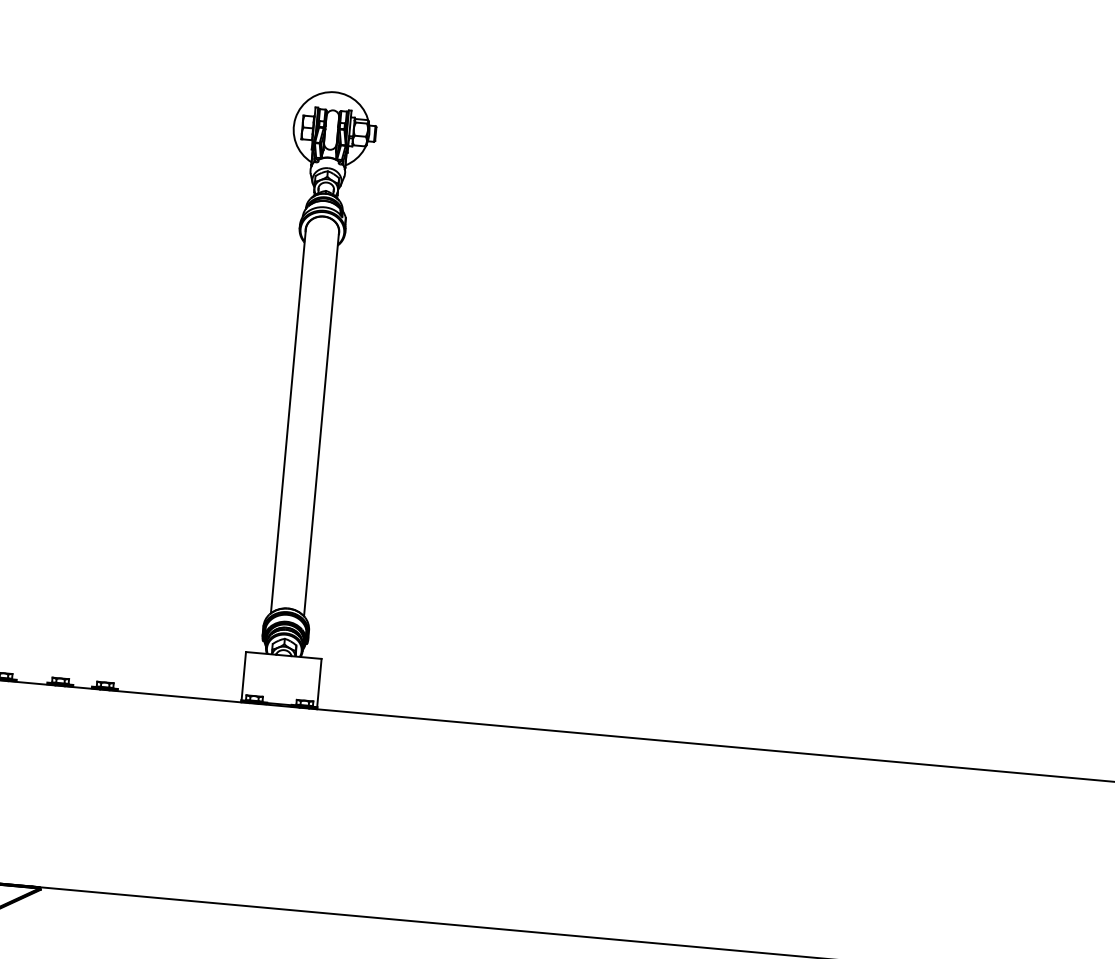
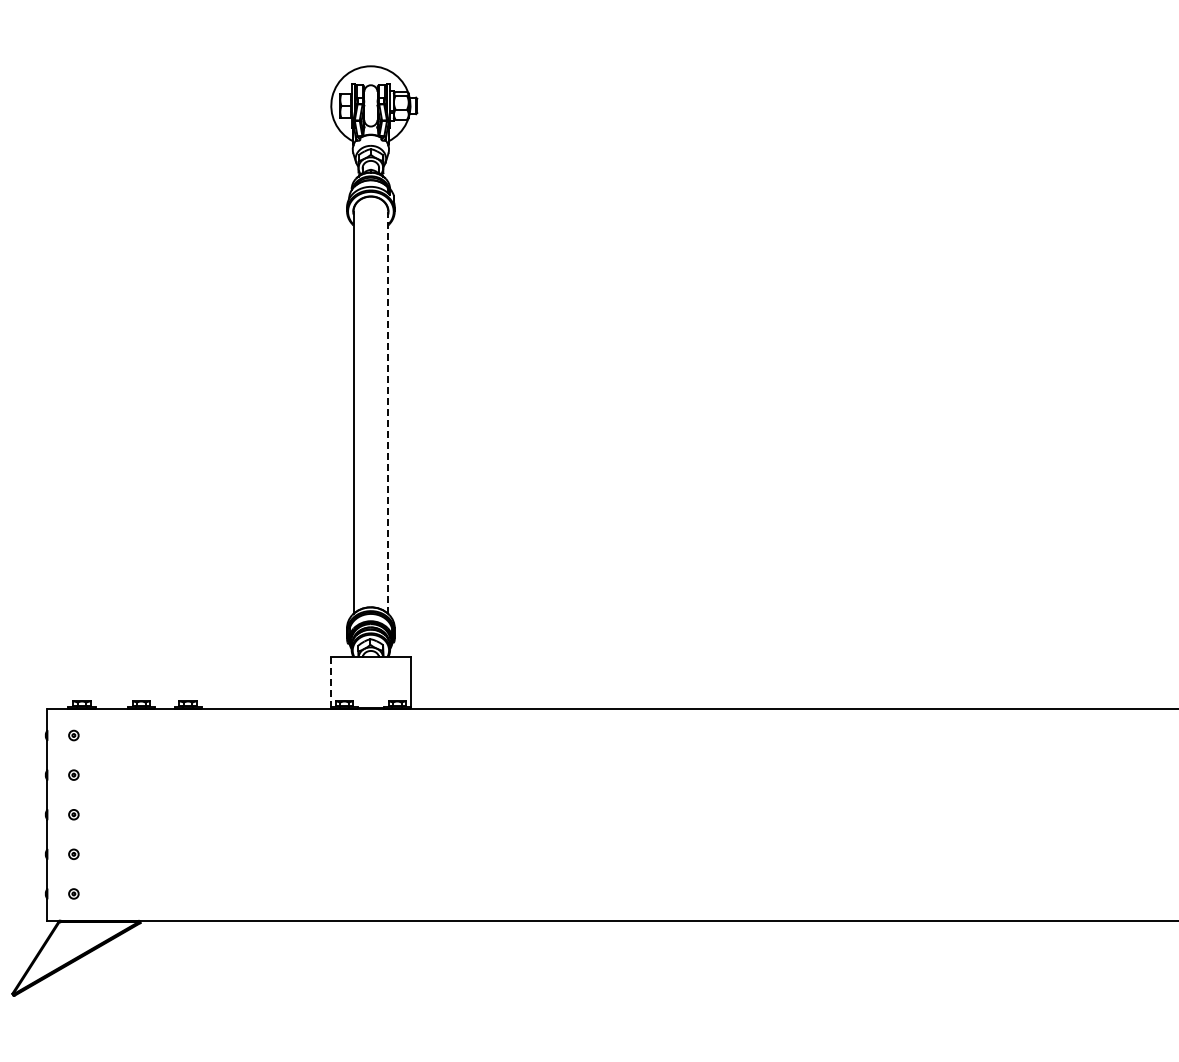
line: (321, 424) -> (388, 412), solid -> dashed
line: (243, 676) -> (331, 682), solid -> dashed

